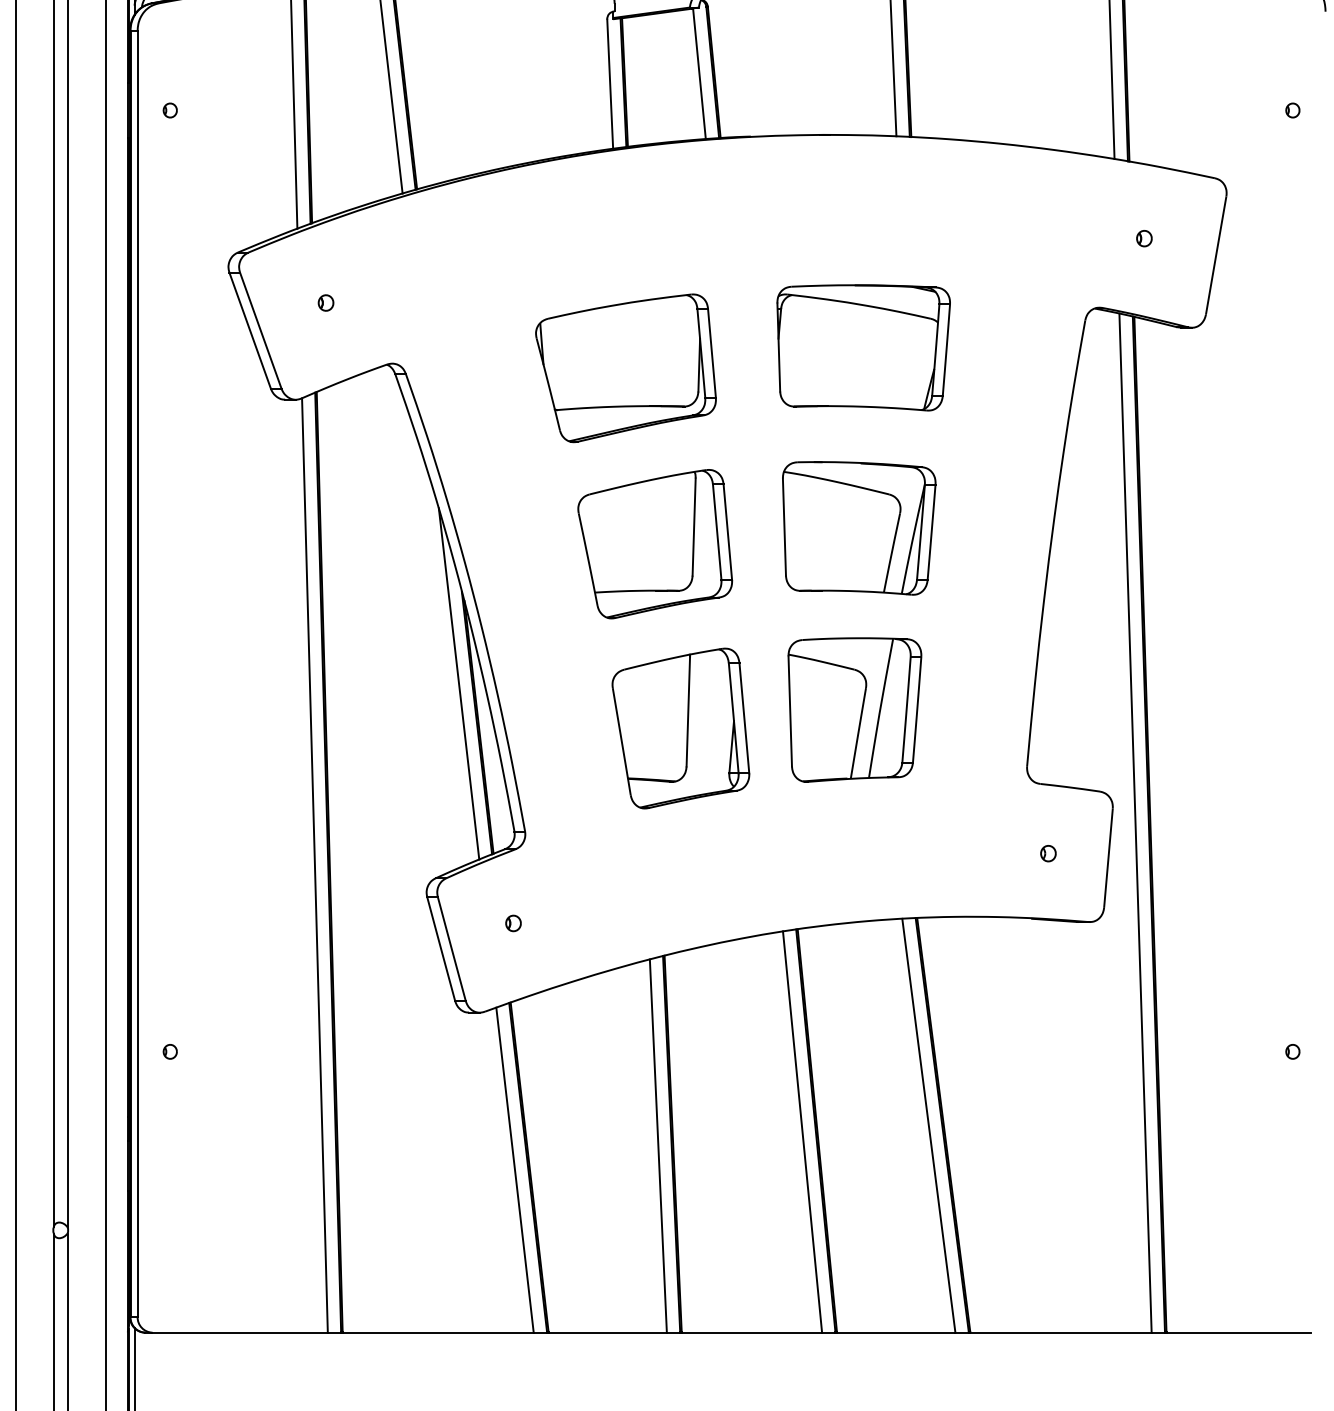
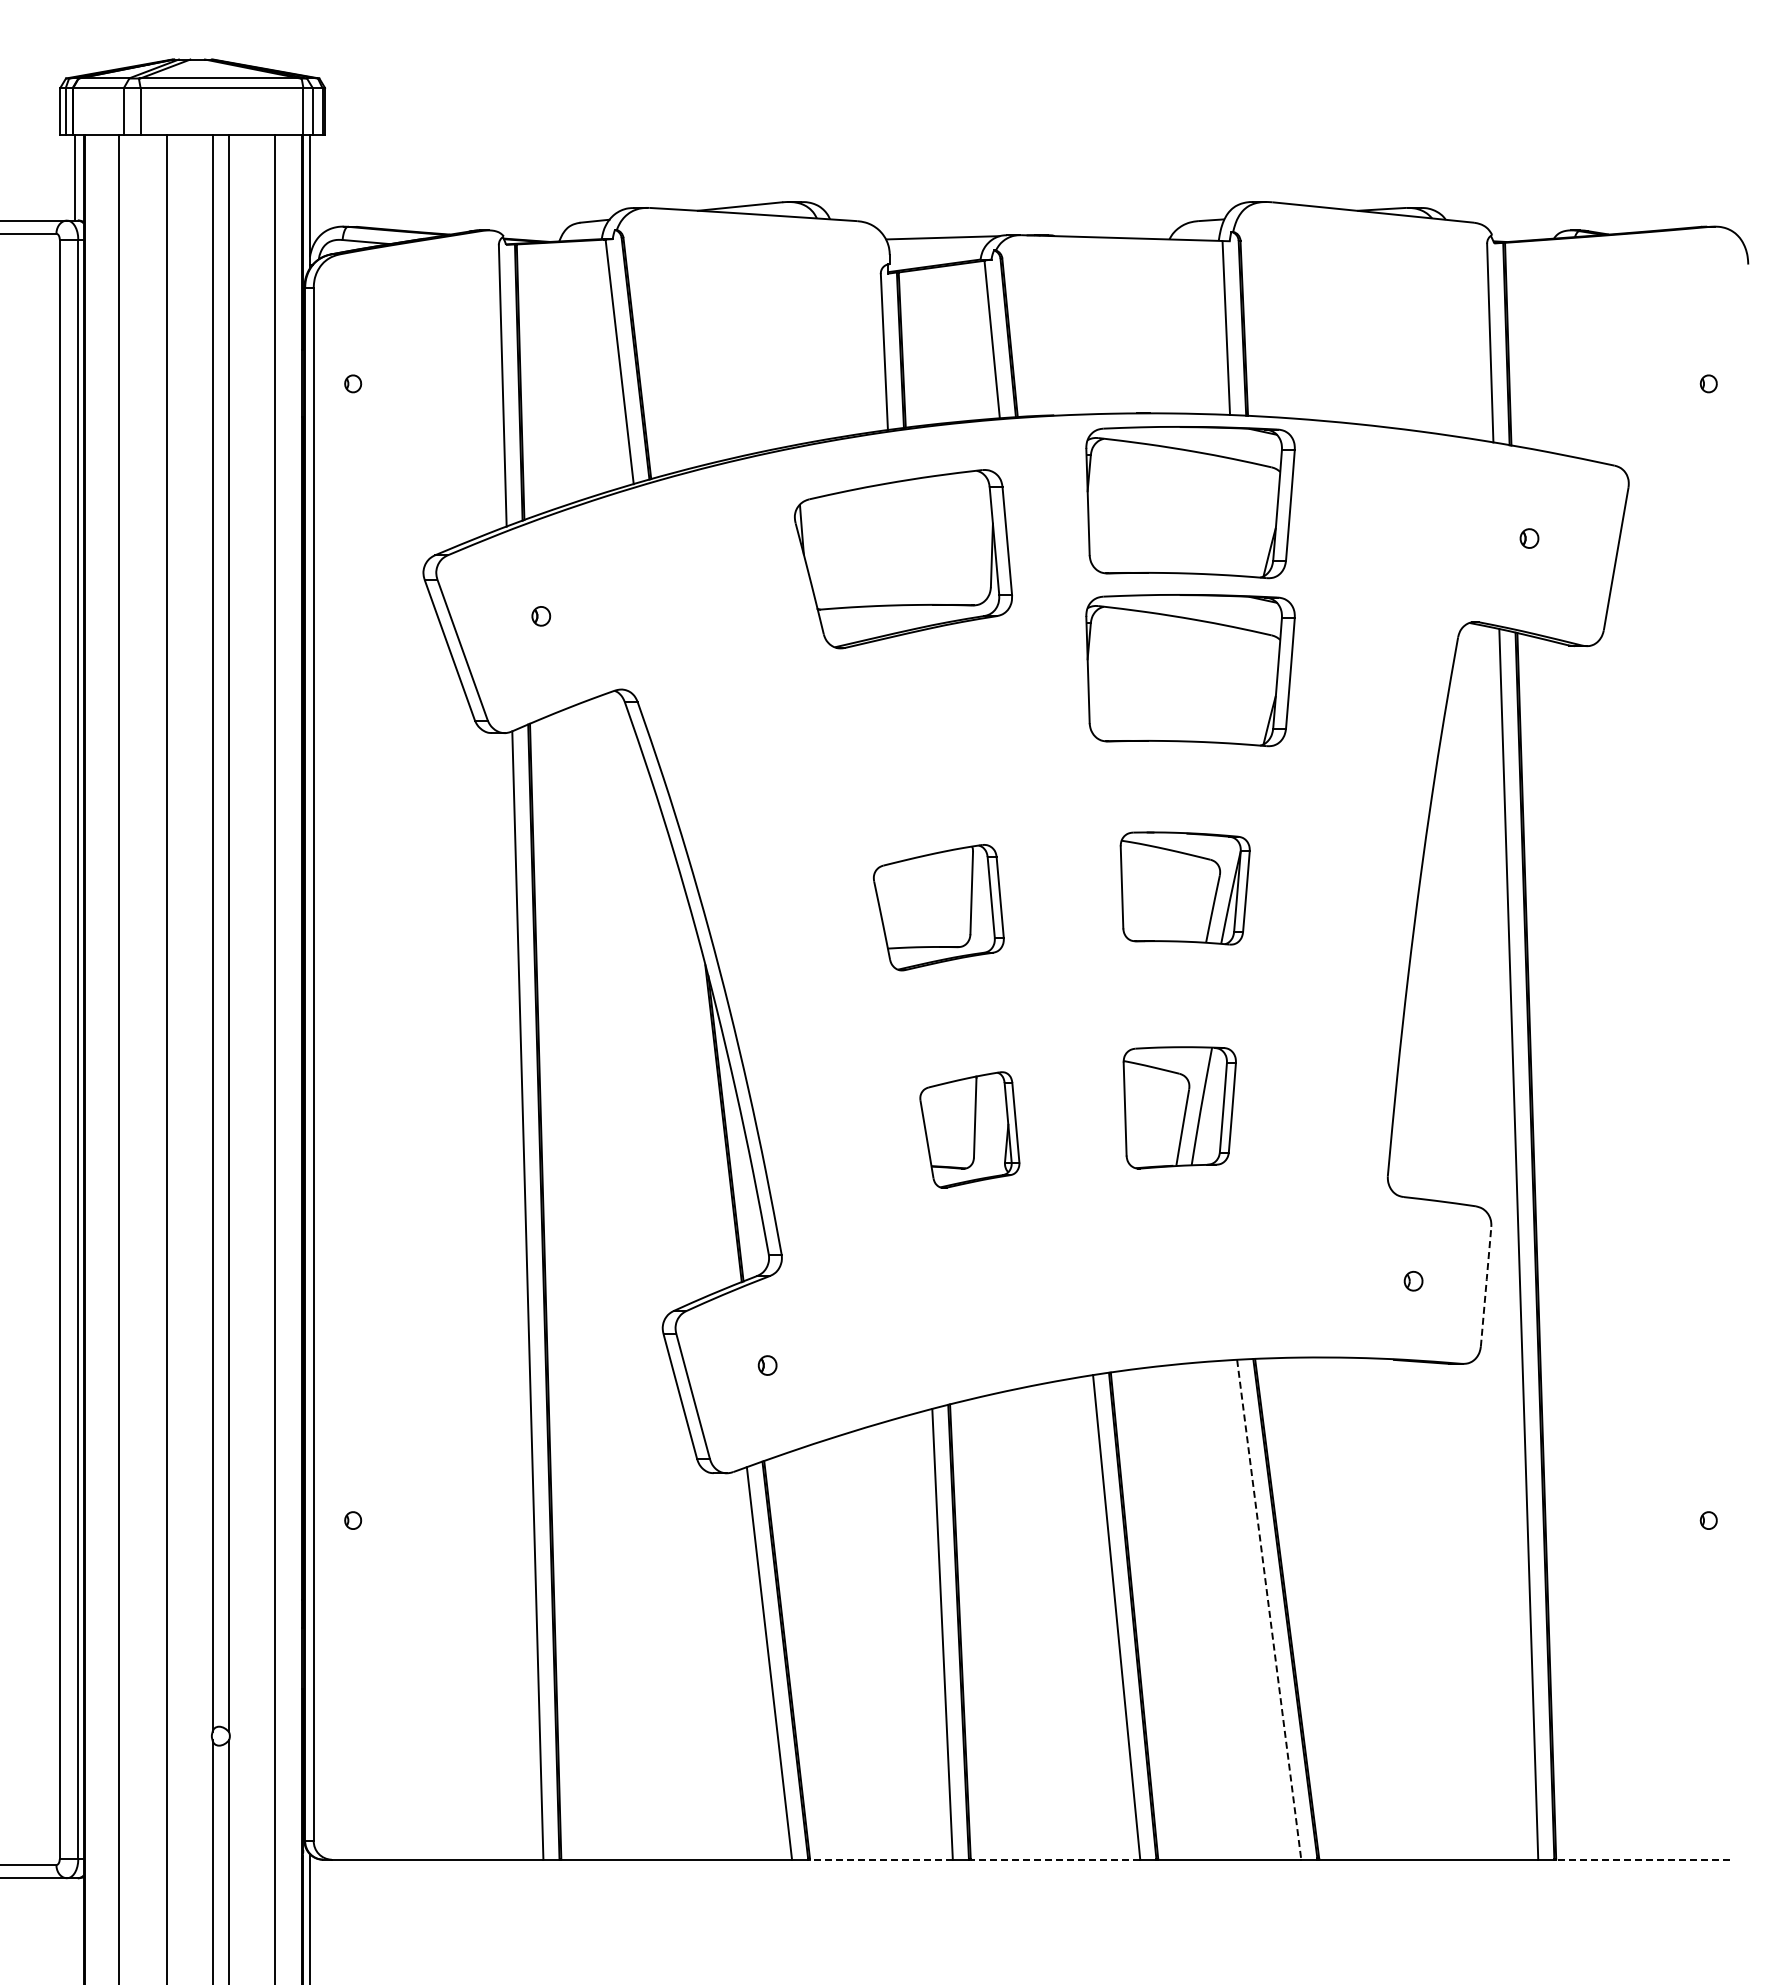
part: (863, 208) -> (1190, 502), added
part: (626, 368) -> (903, 559), moved
part: (859, 528) -> (1185, 888), size x0.7
part: (655, 544) -> (938, 907), size x0.7
line: (458, 684) -> (701, 1076), removed
part: (854, 709) -> (1179, 1107), size x0.7
part: (680, 727) -> (969, 1129), size x0.6
line: (1108, 857) -> (1486, 1286), solid -> dashed
line: (929, 1125) -> (1269, 1609), solid -> dashed
line: (606, 1332) -> (880, 1859), solid -> dashed
line: (751, 1332) -> (1055, 1859), solid -> dashed
line: (1237, 1332) -> (1642, 1859), solid -> dashed

